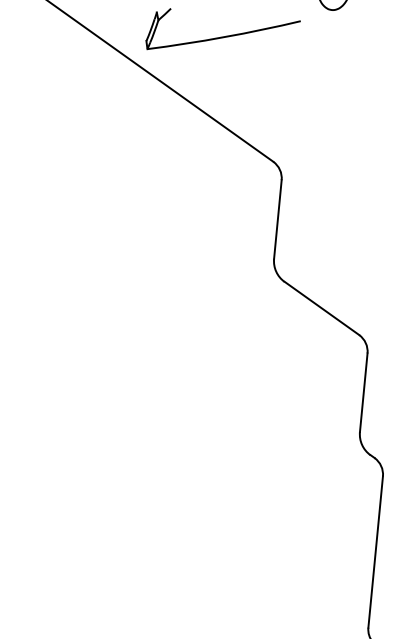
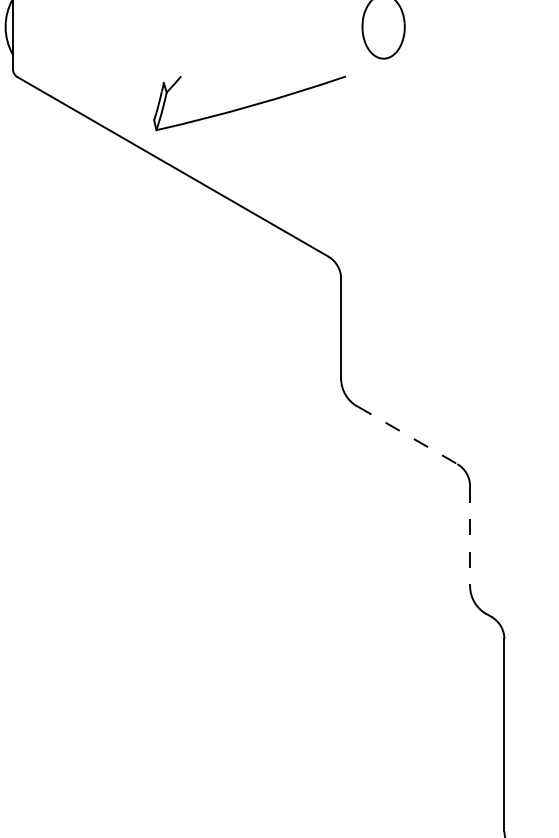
line: (322, 308) -> (407, 435), solid -> dashed
line: (364, 393) -> (470, 536), solid -> dashed

